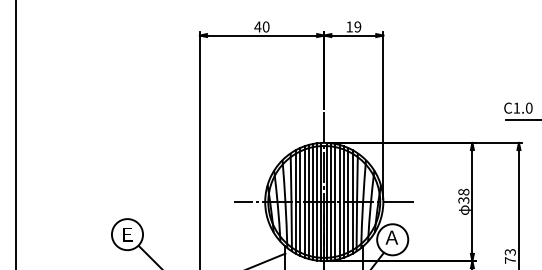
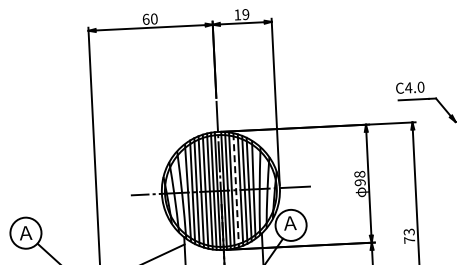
text: (257, 26) -> (145, 18), 40 -> 60
text: (516, 107) -> (408, 87), C1.0 -> C4.0
text: (463, 200) -> (359, 182), 38 -> 98
line: (339, 202) -> (236, 190), solid -> dashed
text: (127, 234) -> (25, 233), Ｅ -> Ａ

